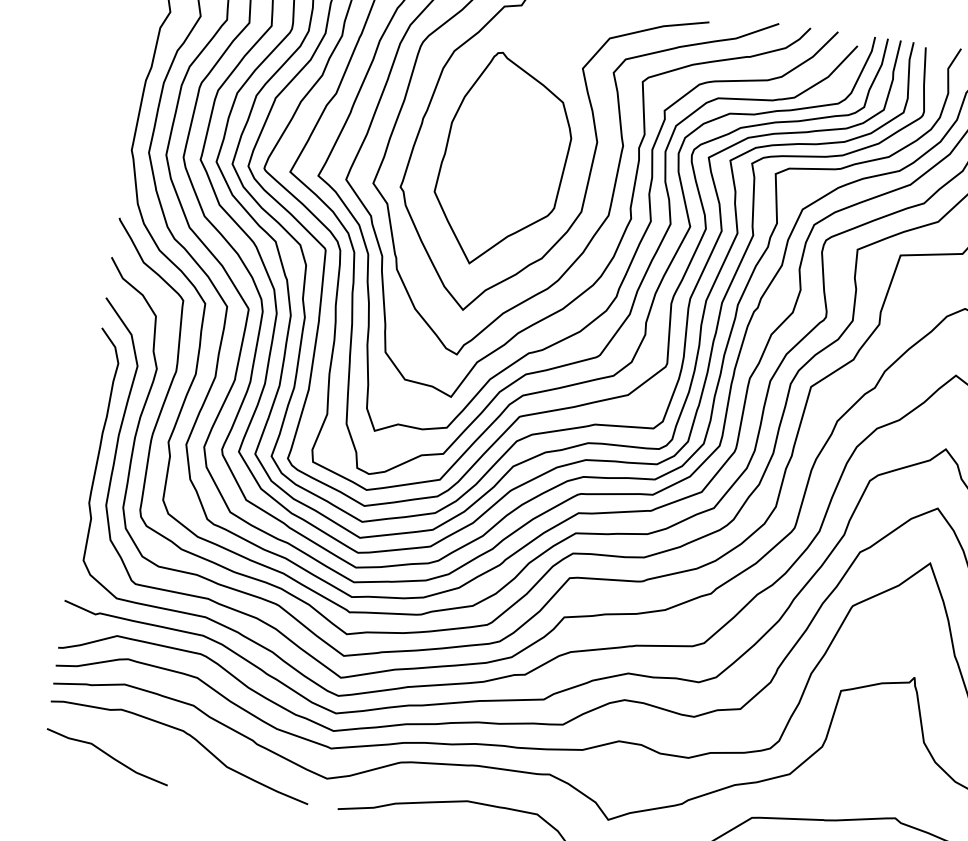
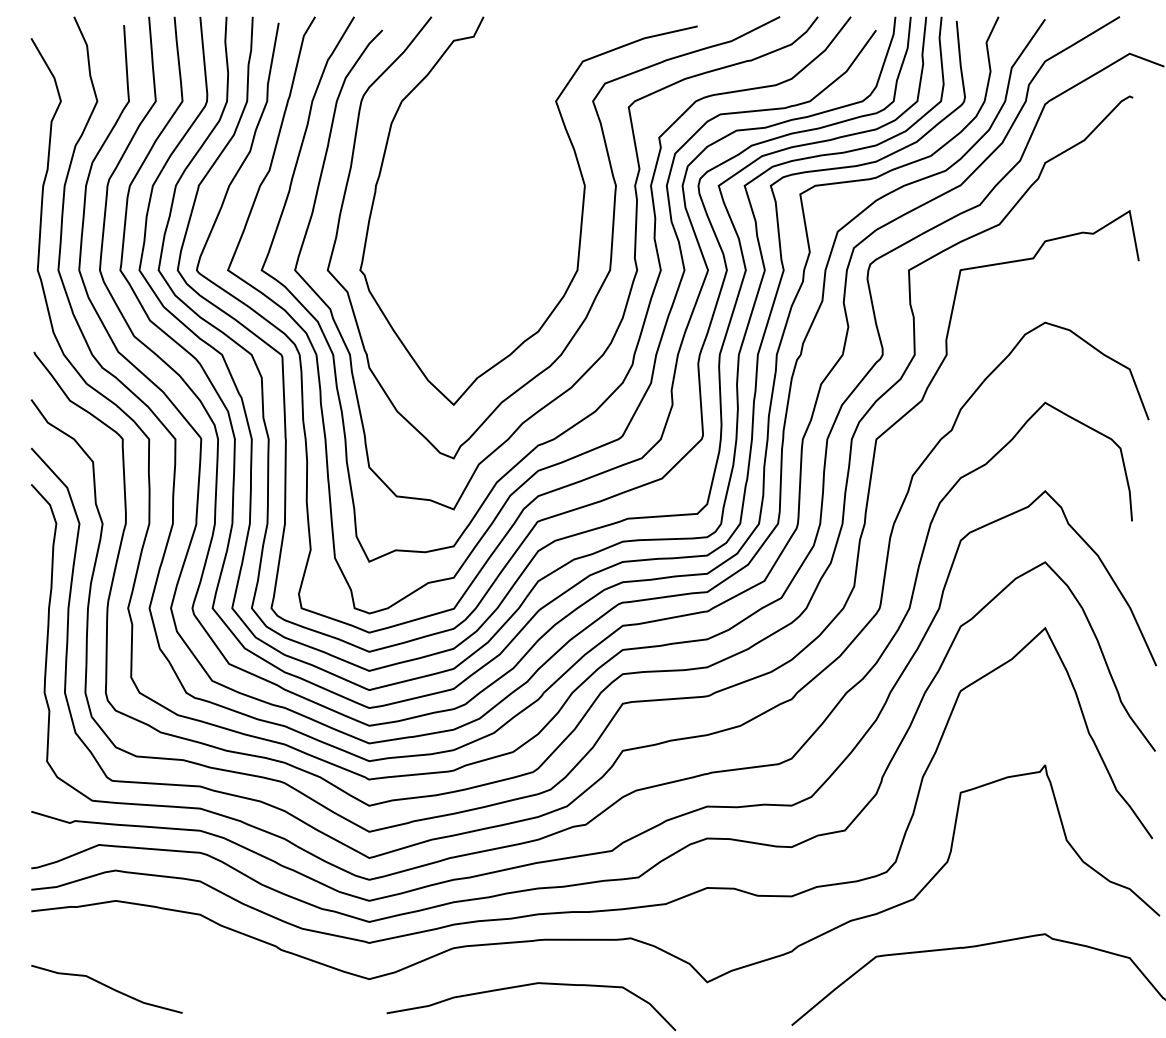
part: (503, 160) -> (477, 222), removed
curve: (189, 736) -> (200, 951), removed

